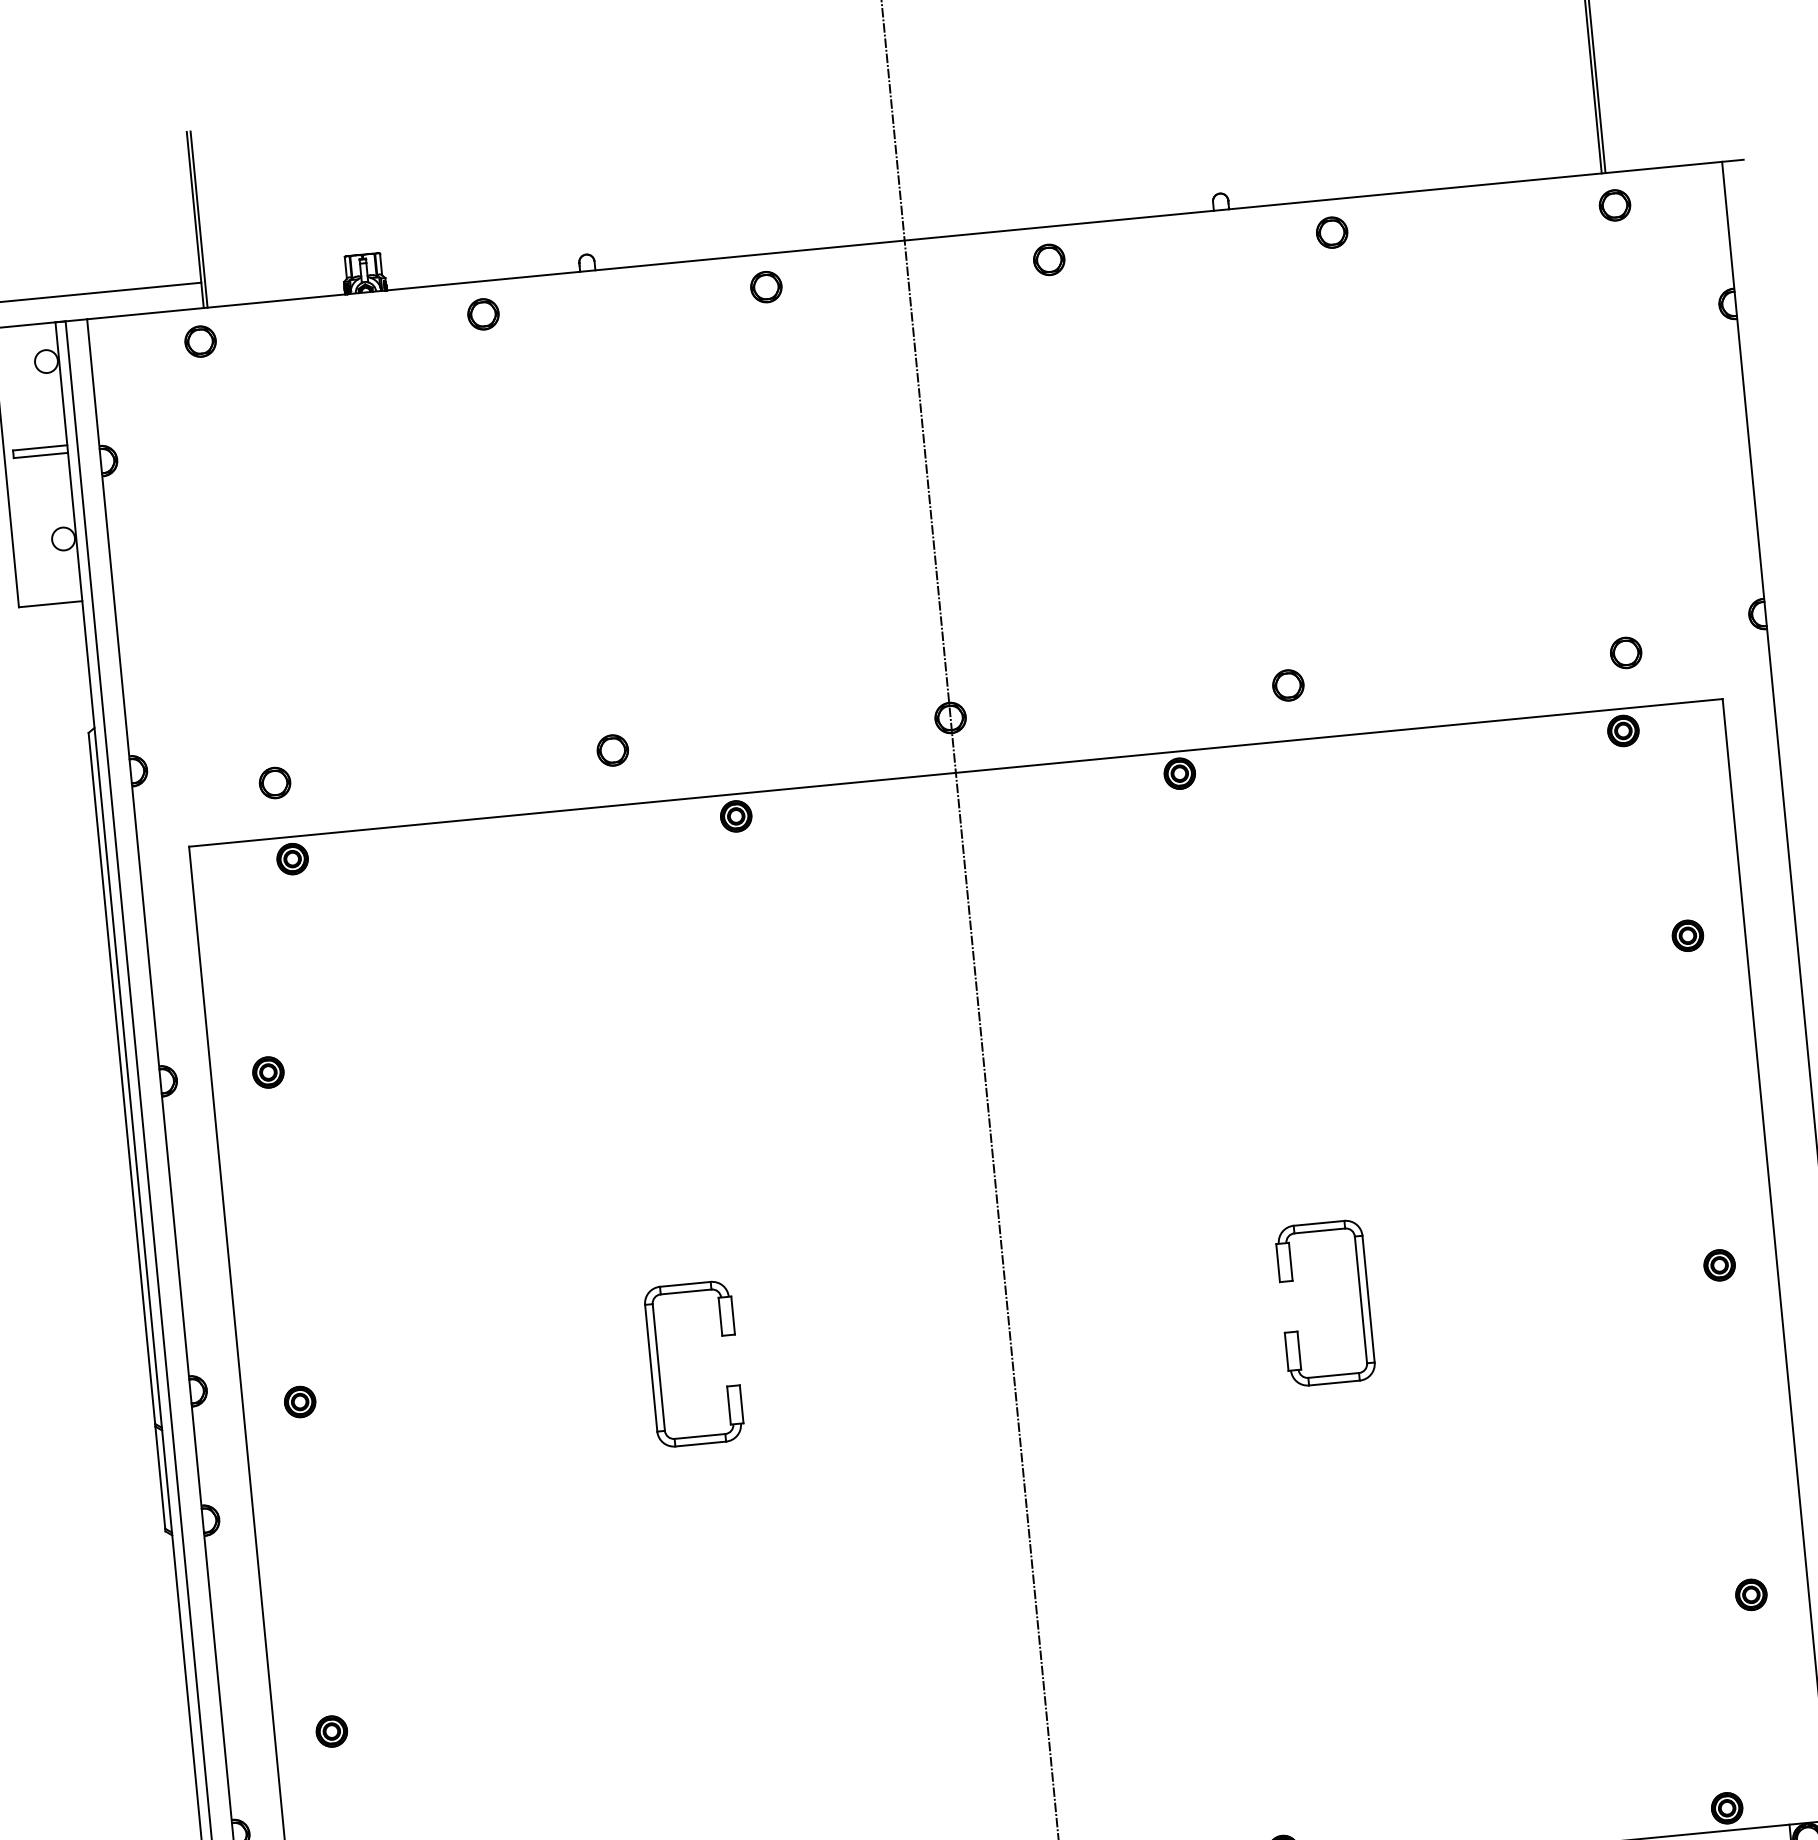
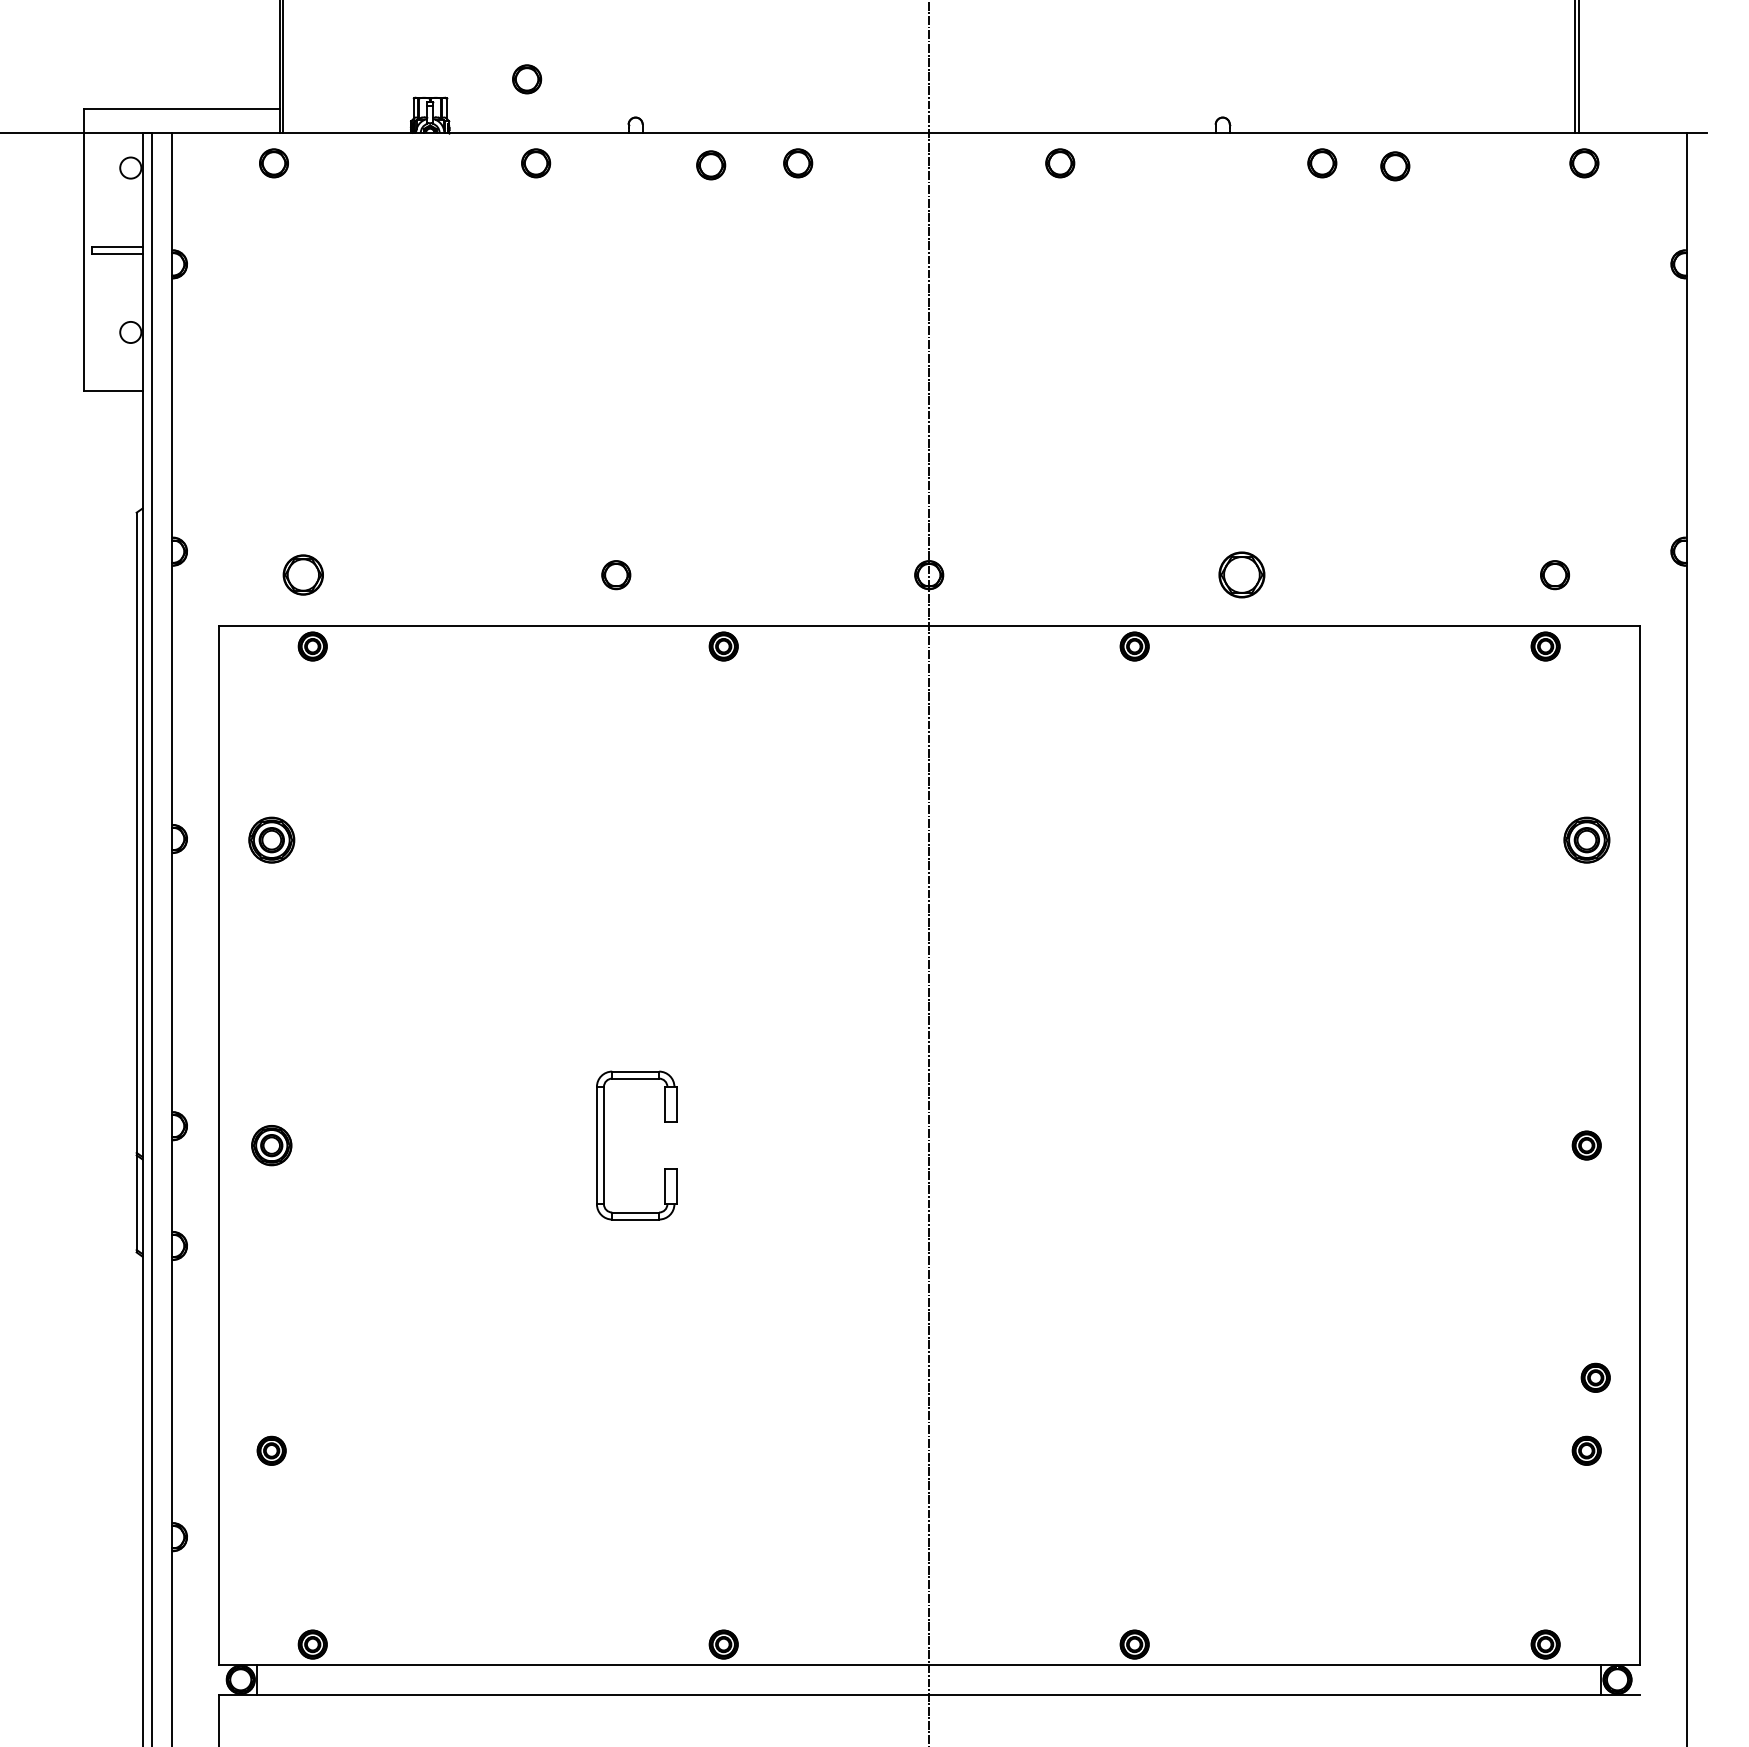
part: (465, 224) -> (527, 79), added
part: (1411, 228) -> (1395, 166), added
part: (673, 298) -> (711, 165), added
part: (1288, 685) -> (1242, 575), size x1.6
part: (275, 783) -> (303, 575), size x1.4
part: (1687, 936) -> (1586, 840), size x1.6
part: (268, 1072) -> (271, 840), size x1.6
part: (1359, 1299) -> (1253, 1145), removed
part: (299, 1401) -> (271, 1145), size x1.4
part: (1753, 1514) -> (1595, 1377), added

